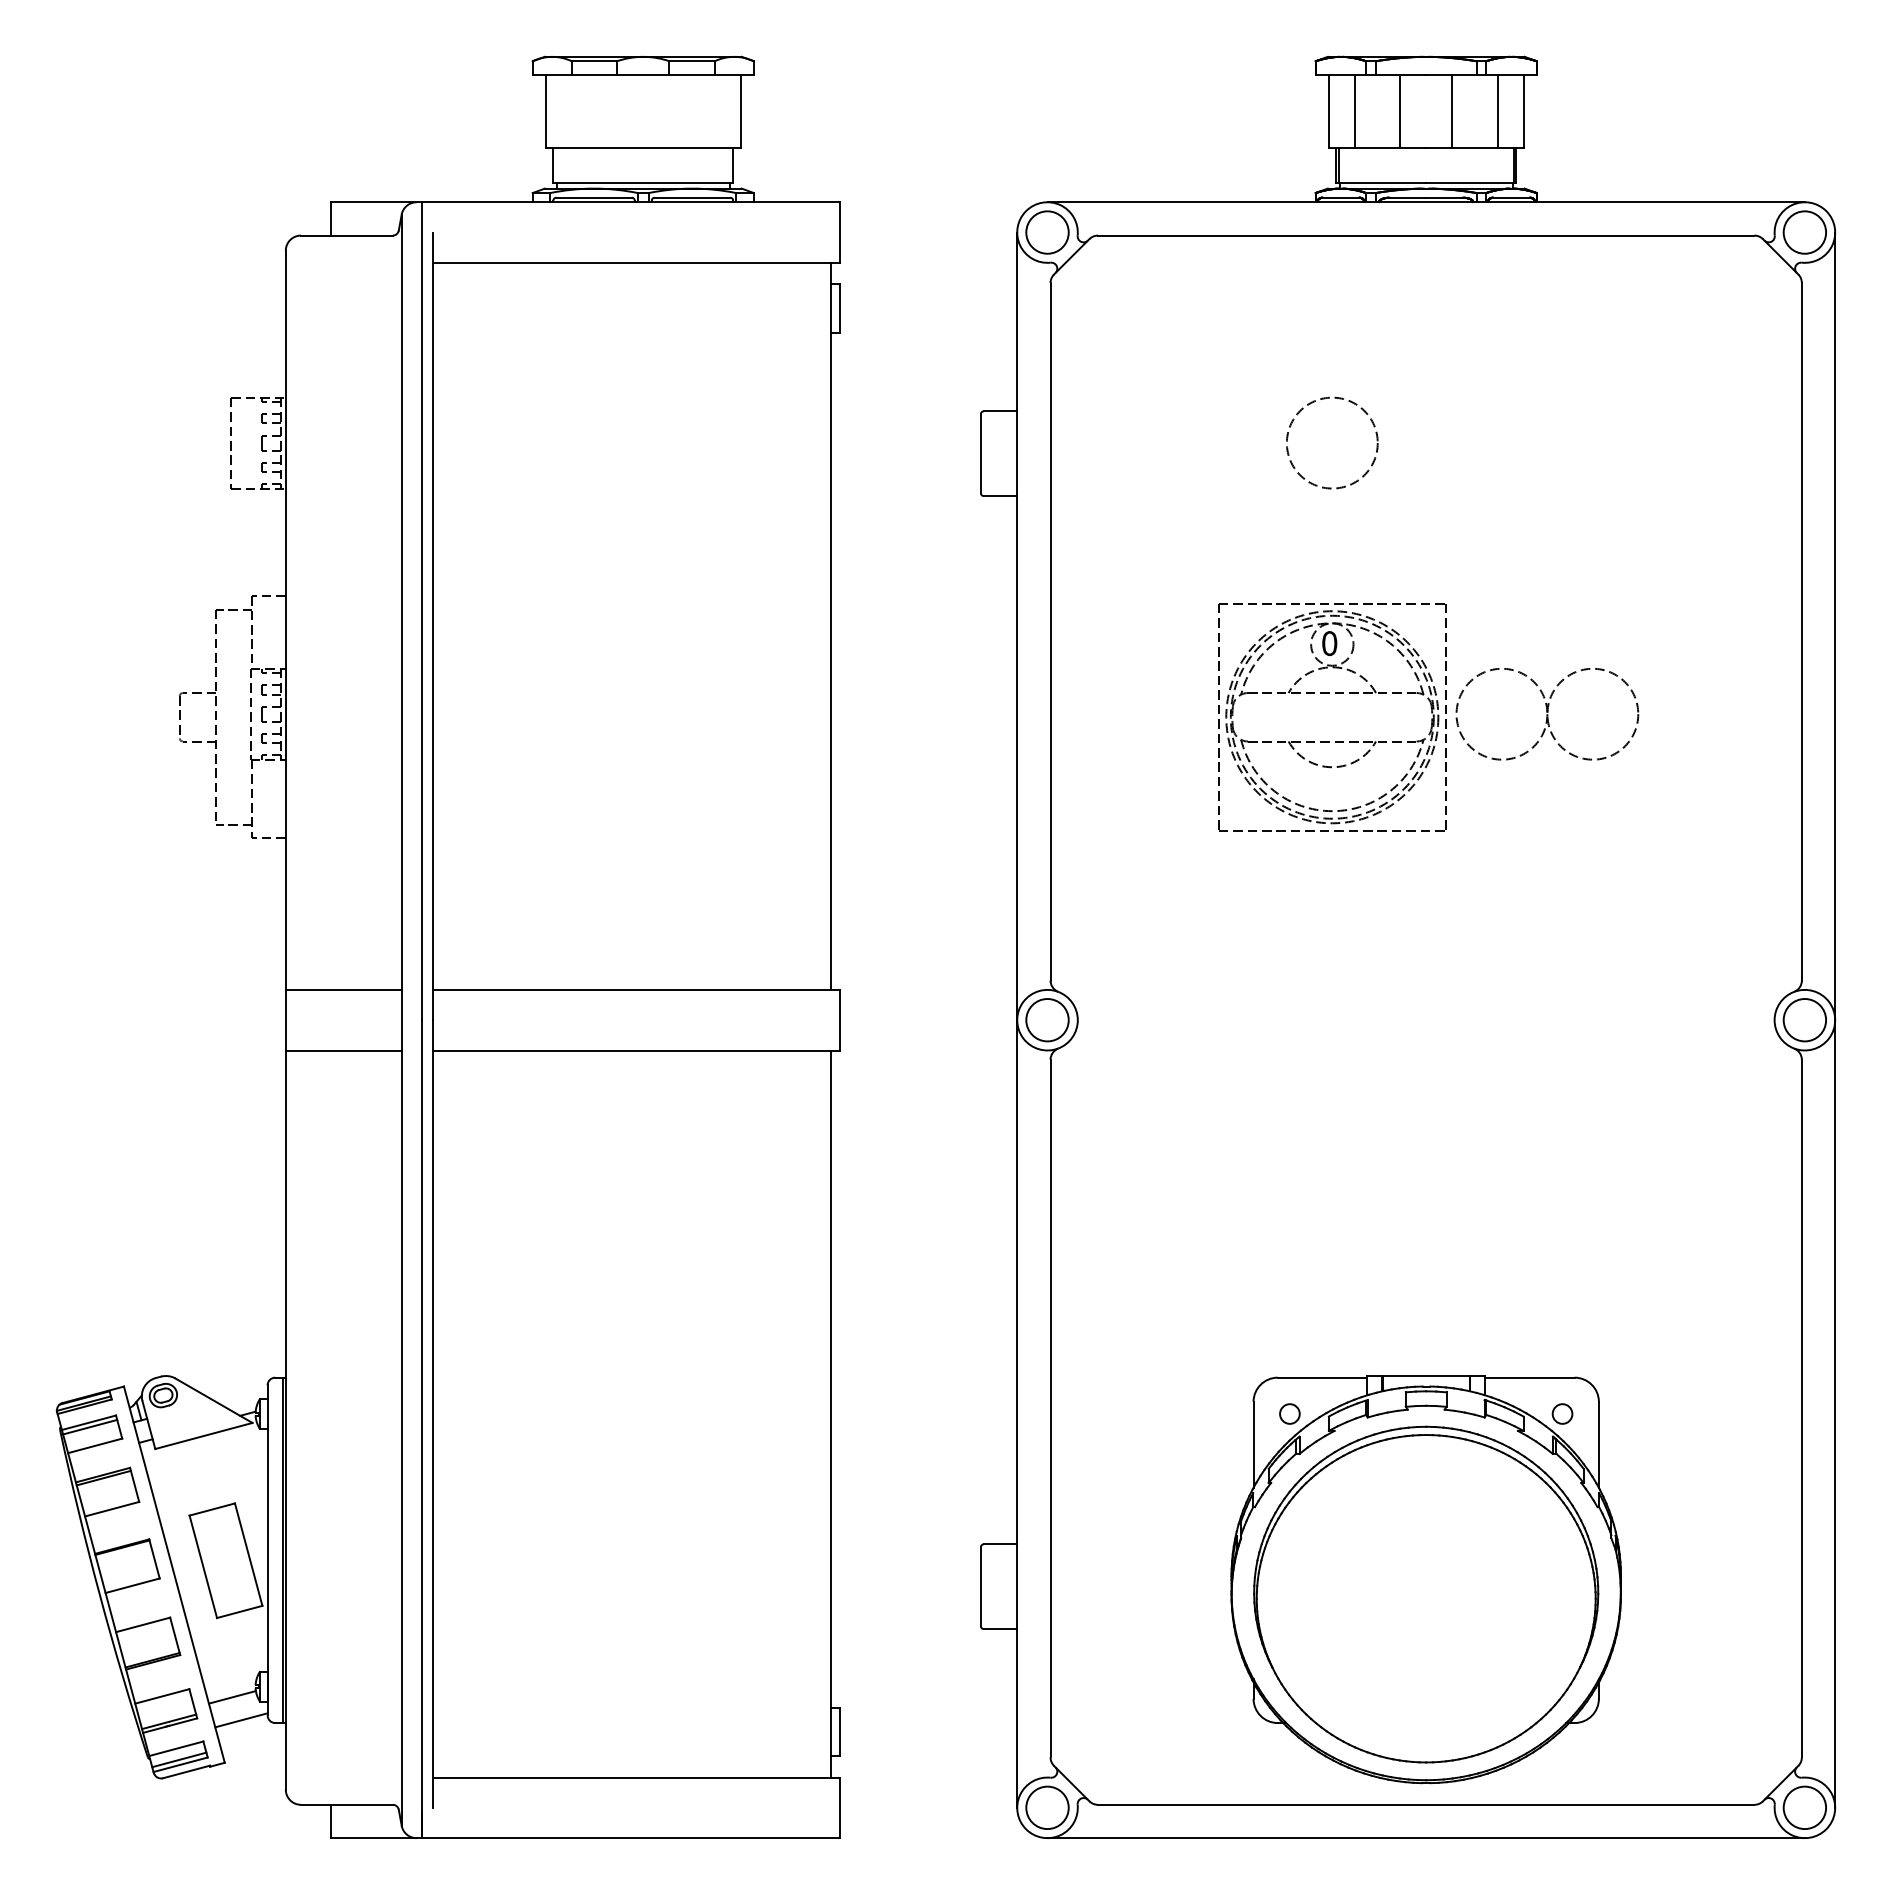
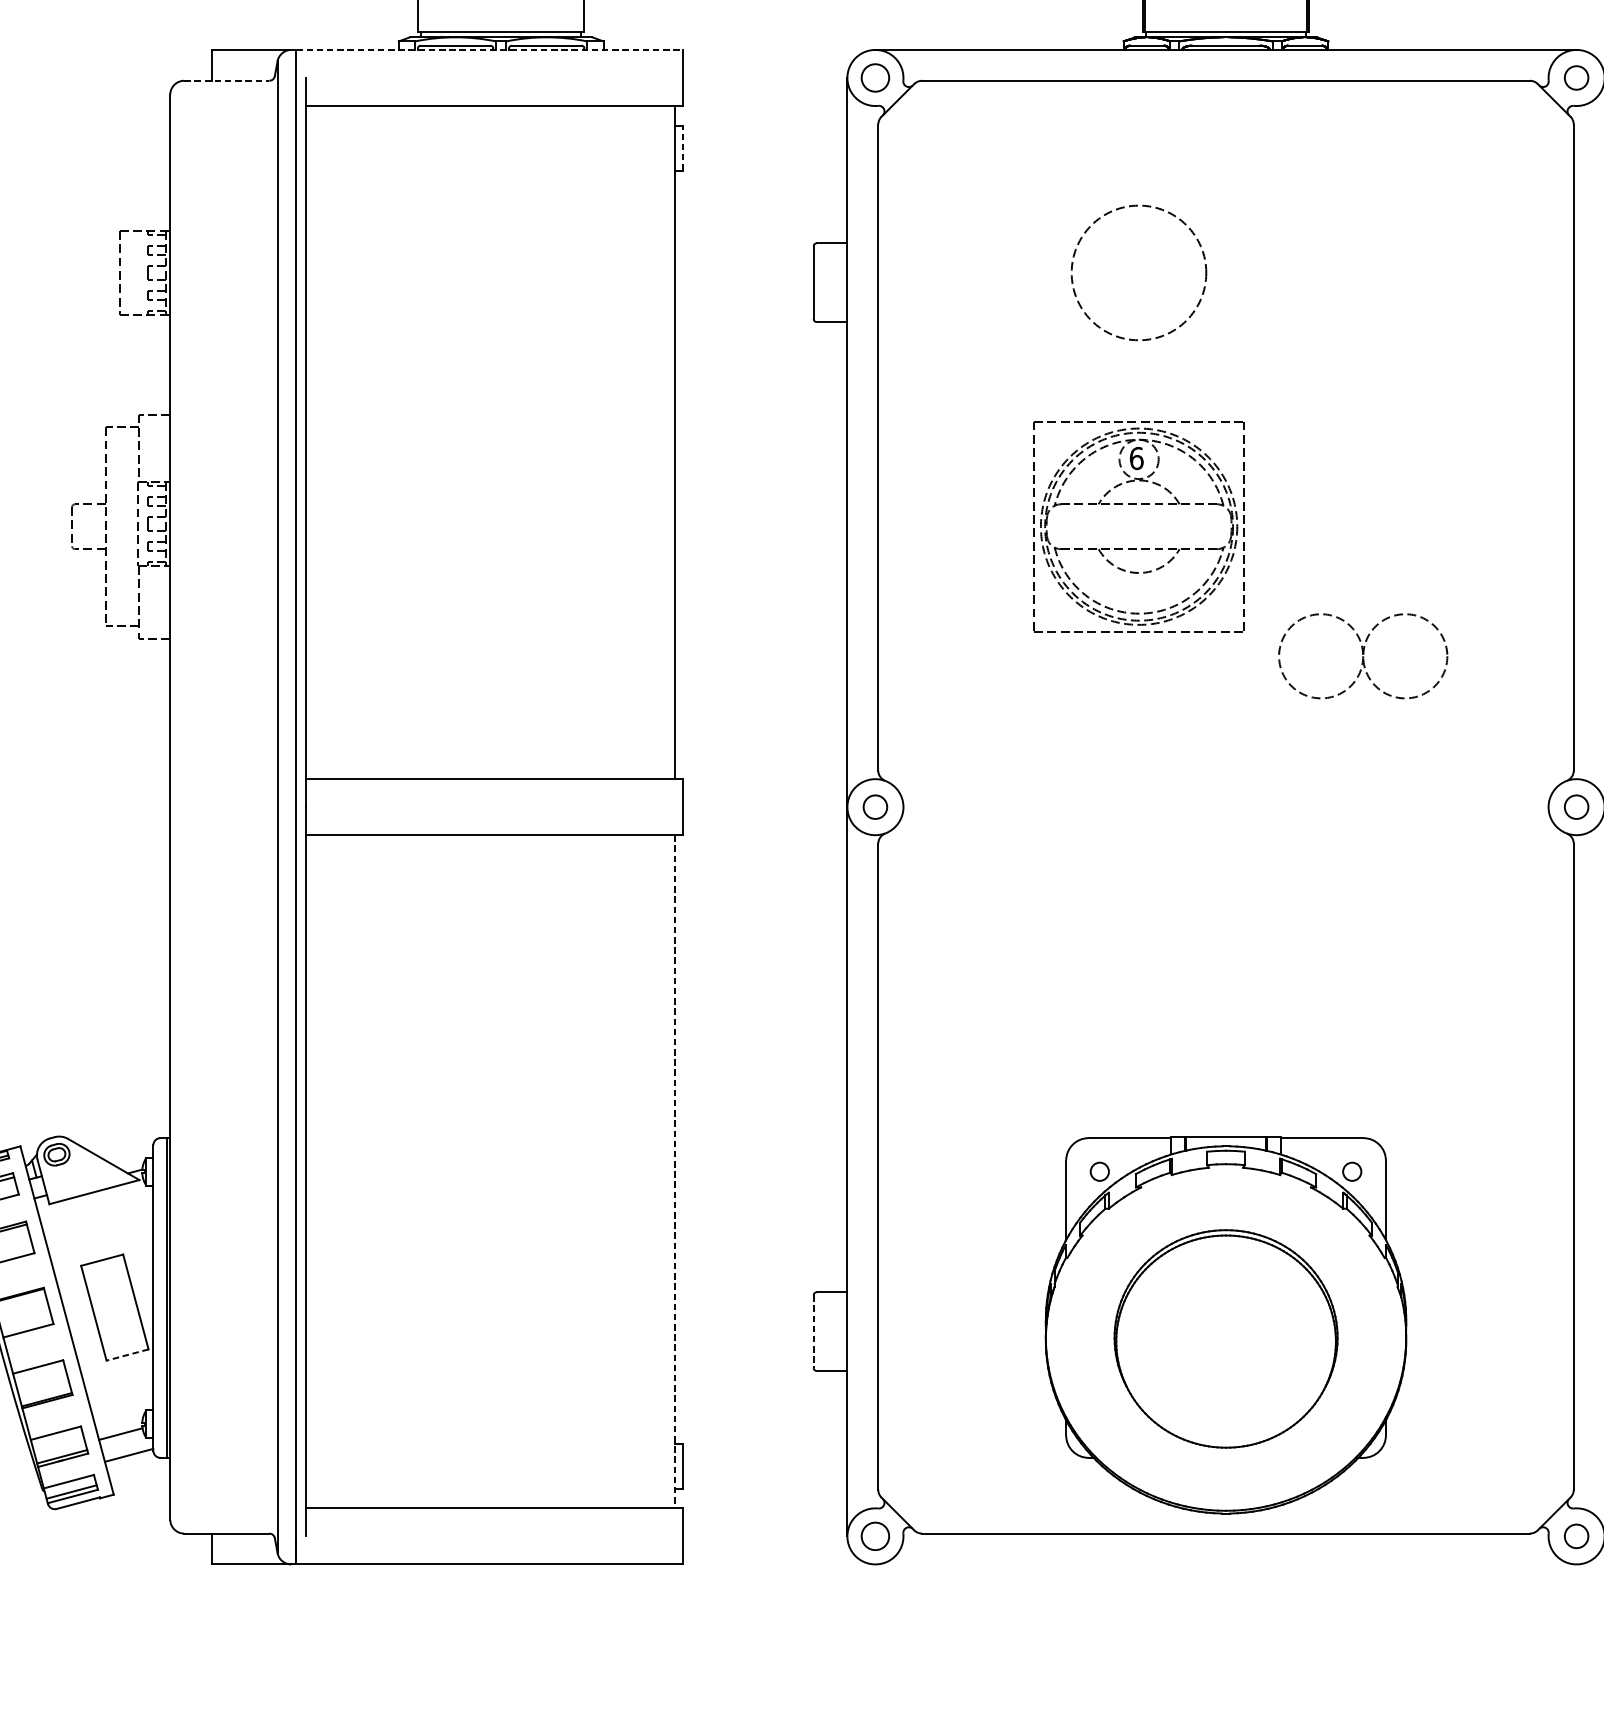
line: (631, 202) -> (490, 50), solid -> dashed
circle: (1047, 232) -> (875, 77), size x0.7
circle: (1804, 232) -> (1576, 77), size x0.6
line: (346, 235) -> (226, 80), solid -> dashed
line: (840, 307) -> (683, 147), solid -> dashed
circle: (1332, 442) -> (1139, 272), size x1.6
text: (1329, 643) -> (1136, 458), 0 -> 6
part: (1547, 714) -> (1363, 656), moved
line: (343, 989) -> (223, 778), removed
circle: (1047, 1020) -> (875, 807), size x0.6
circle: (1804, 1020) -> (1576, 807), size x0.6
line: (343, 1050) -> (223, 835), removed
line: (831, 1414) -> (675, 1172), solid -> dashed
line: (980, 1587) -> (813, 1332), solid -> dashed
part: (1426, 1594) -> (1226, 1338), size x0.7
line: (239, 1612) -> (127, 1355), solid -> dashed
circle: (1047, 1807) -> (875, 1536), size x0.7
circle: (1804, 1807) -> (1576, 1536), size x0.6
line: (1425, 1838) -> (1225, 1564), removed

